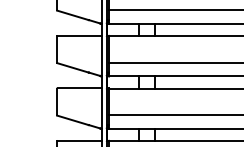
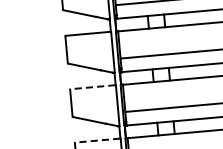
line: (79, 88) -> (92, 87), solid -> dashed
line: (79, 140) -> (97, 140), solid -> dashed

